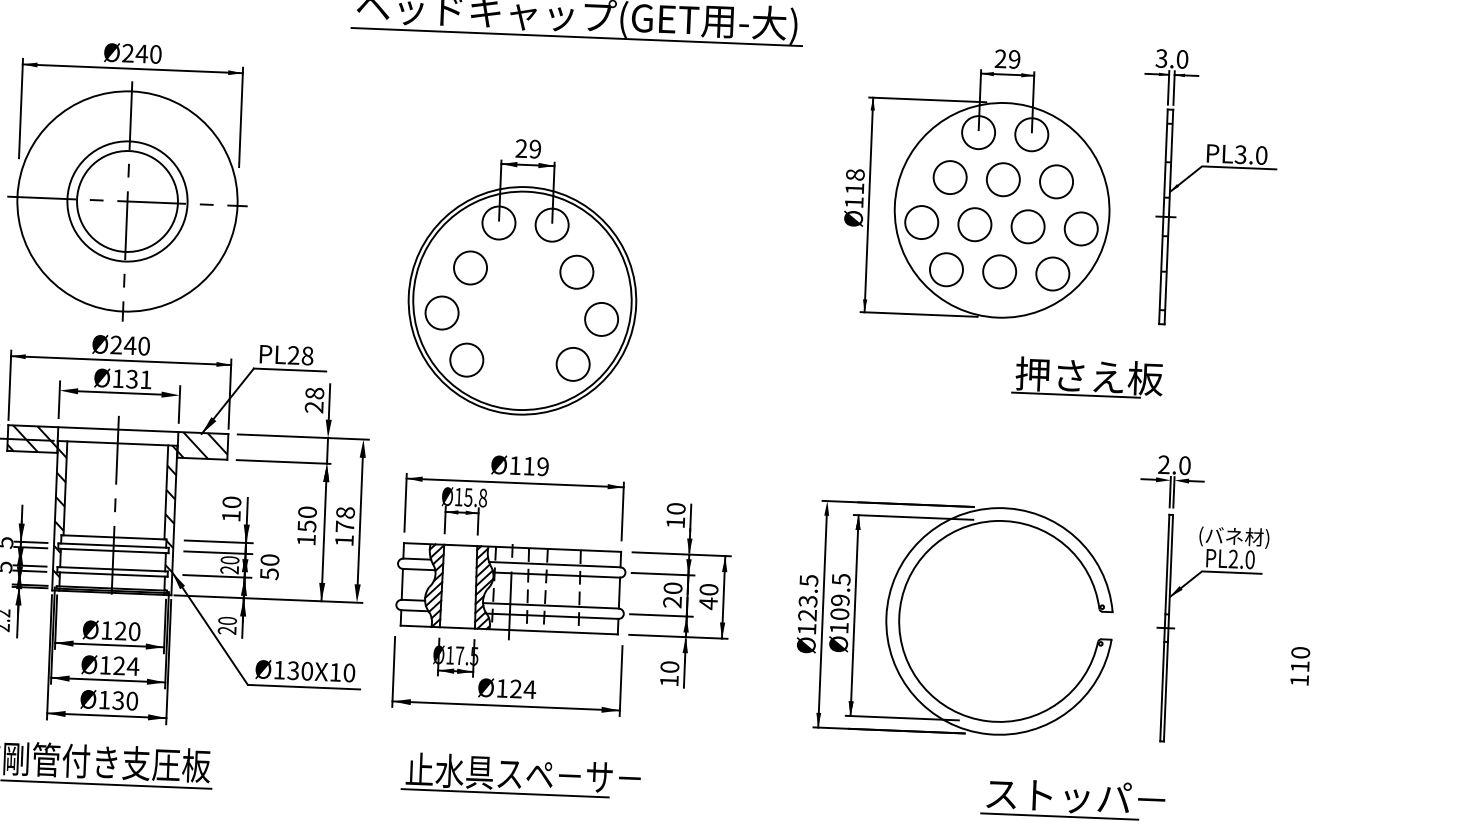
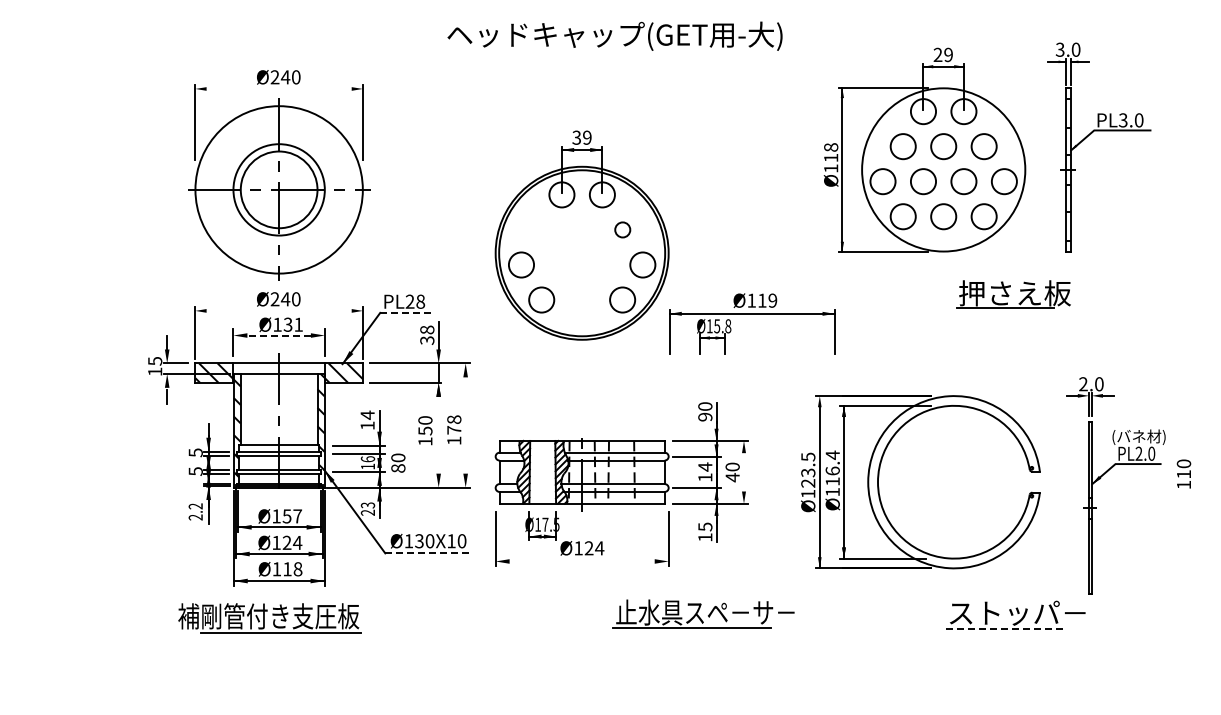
line: (576, 37) -> (615, 51), removed
line: (131, 68) -> (278, 88), removed
text: (521, 148) -> (576, 137), 29 -> 39
circle: (470, 267) -> (541, 229), removed
circle: (576, 271) -> (622, 229), size x0.6
line: (120, 360) -> (278, 310), removed
line: (289, 369) -> (407, 312), solid -> dashed
line: (120, 392) -> (279, 335), solid -> dashed
text: (314, 407) -> (427, 340), 28 -> 38
part: (515, 483) -> (752, 314), moved
text: (231, 501) -> (367, 414), 10 -> 14
line: (360, 521) -> (465, 425), removed
text: (675, 521) -> (705, 416), 10 -> 90
line: (323, 540) -> (438, 441), removed
text: (229, 564) -> (367, 462), 20 -> 16
text: (269, 574) -> (398, 468), 50 -> 80
part: (1189, 583) -> (1106, 473), moved
text: (673, 594) -> (705, 471), 20 -> 14
text: (840, 595) -> (832, 467), Ø109.5 -> Ø116.4
line: (724, 596) -> (744, 471), removed
text: (228, 621) -> (368, 505), 20 -> 23
text: (127, 631) -> (292, 516), Ø120 -> Ø157
text: (1299, 665) -> (1183, 473), moved
text: (670, 666) -> (705, 526), 10 -> 15
line: (304, 687) -> (428, 553), solid -> dashed
text: (124, 701) -> (292, 569), Ø130 -> Ø118
line: (505, 705) -> (581, 561), removed
part: (520, 775) -> (703, 613), moved
line: (1059, 816) -> (1005, 628), solid -> dashed

